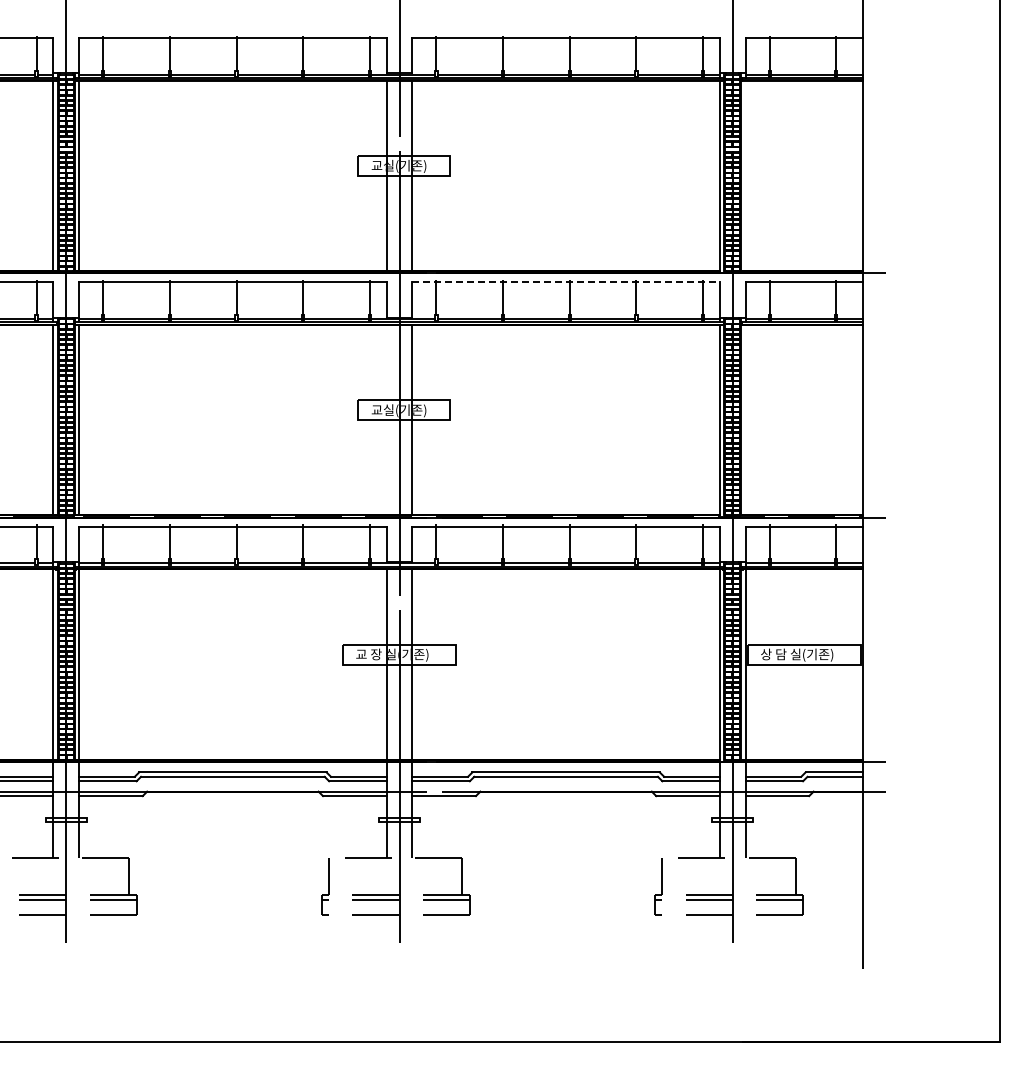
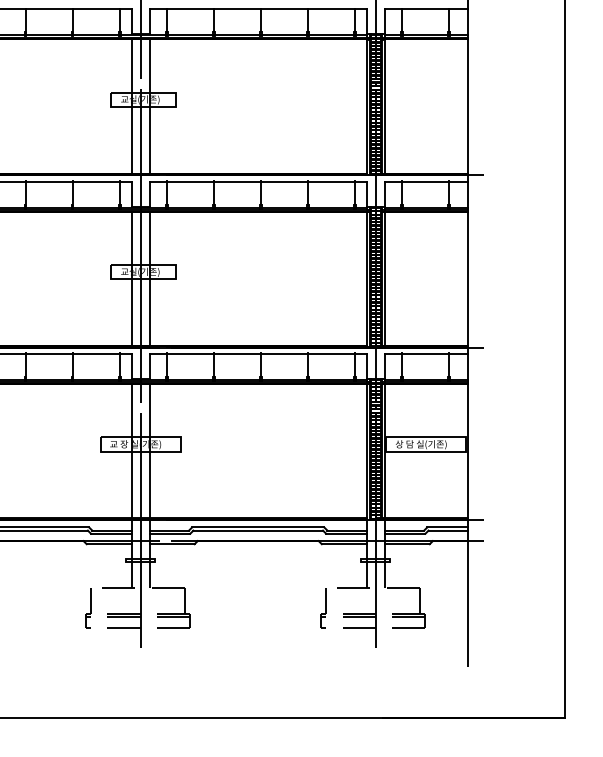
line: (745, 175) -> (384, 106), added
line: (566, 282) -> (258, 181), dashed -> solid
line: (386, 420) -> (131, 279), added
line: (745, 420) -> (384, 279), added

